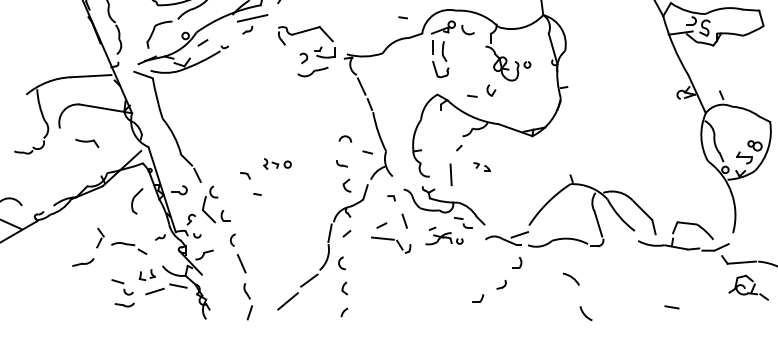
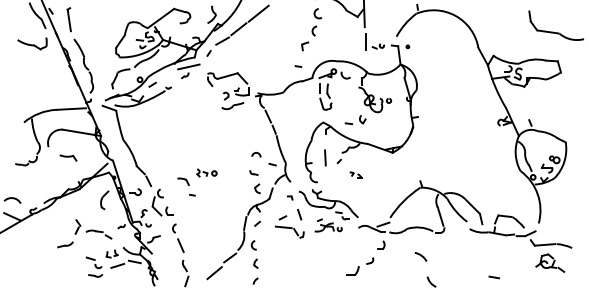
line: (451, 174) -> (325, 157), moved
part: (245, 175) -> (183, 181), size x1.6
part: (478, 297) -> (353, 270), size x1.6

